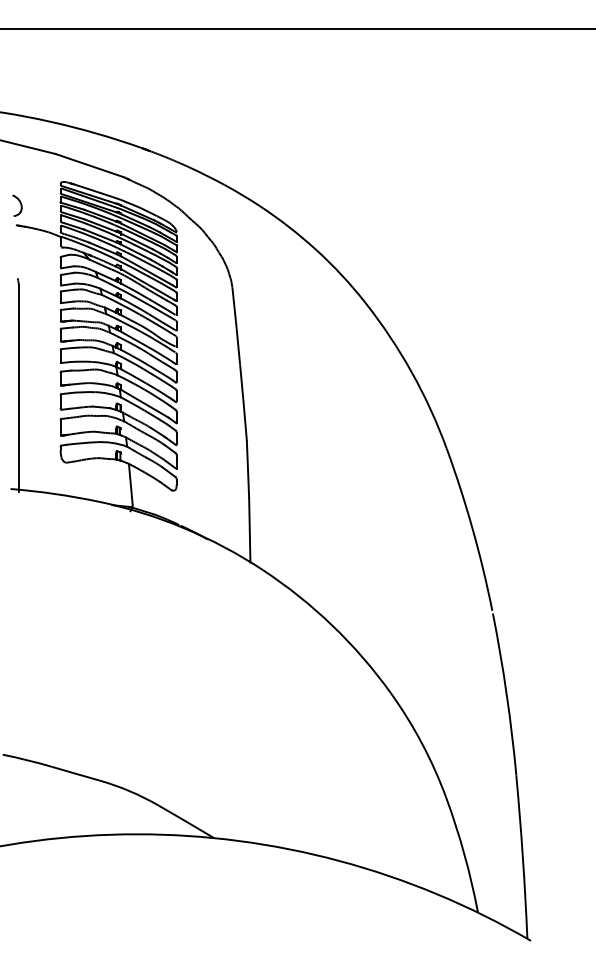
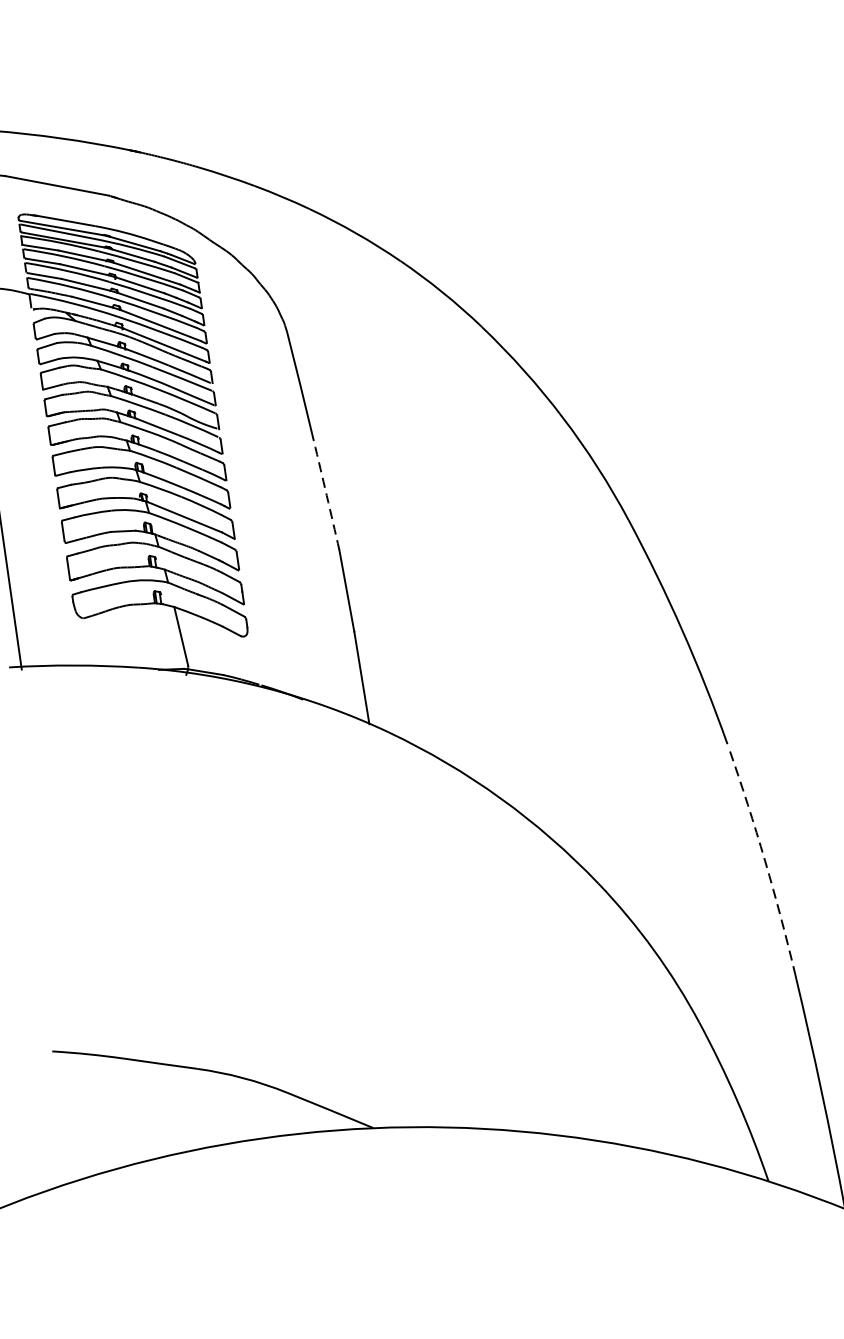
arc: (243, 402) -> (326, 495), solid -> dashed
arc: (506, 694) -> (764, 861), solid -> dashed

